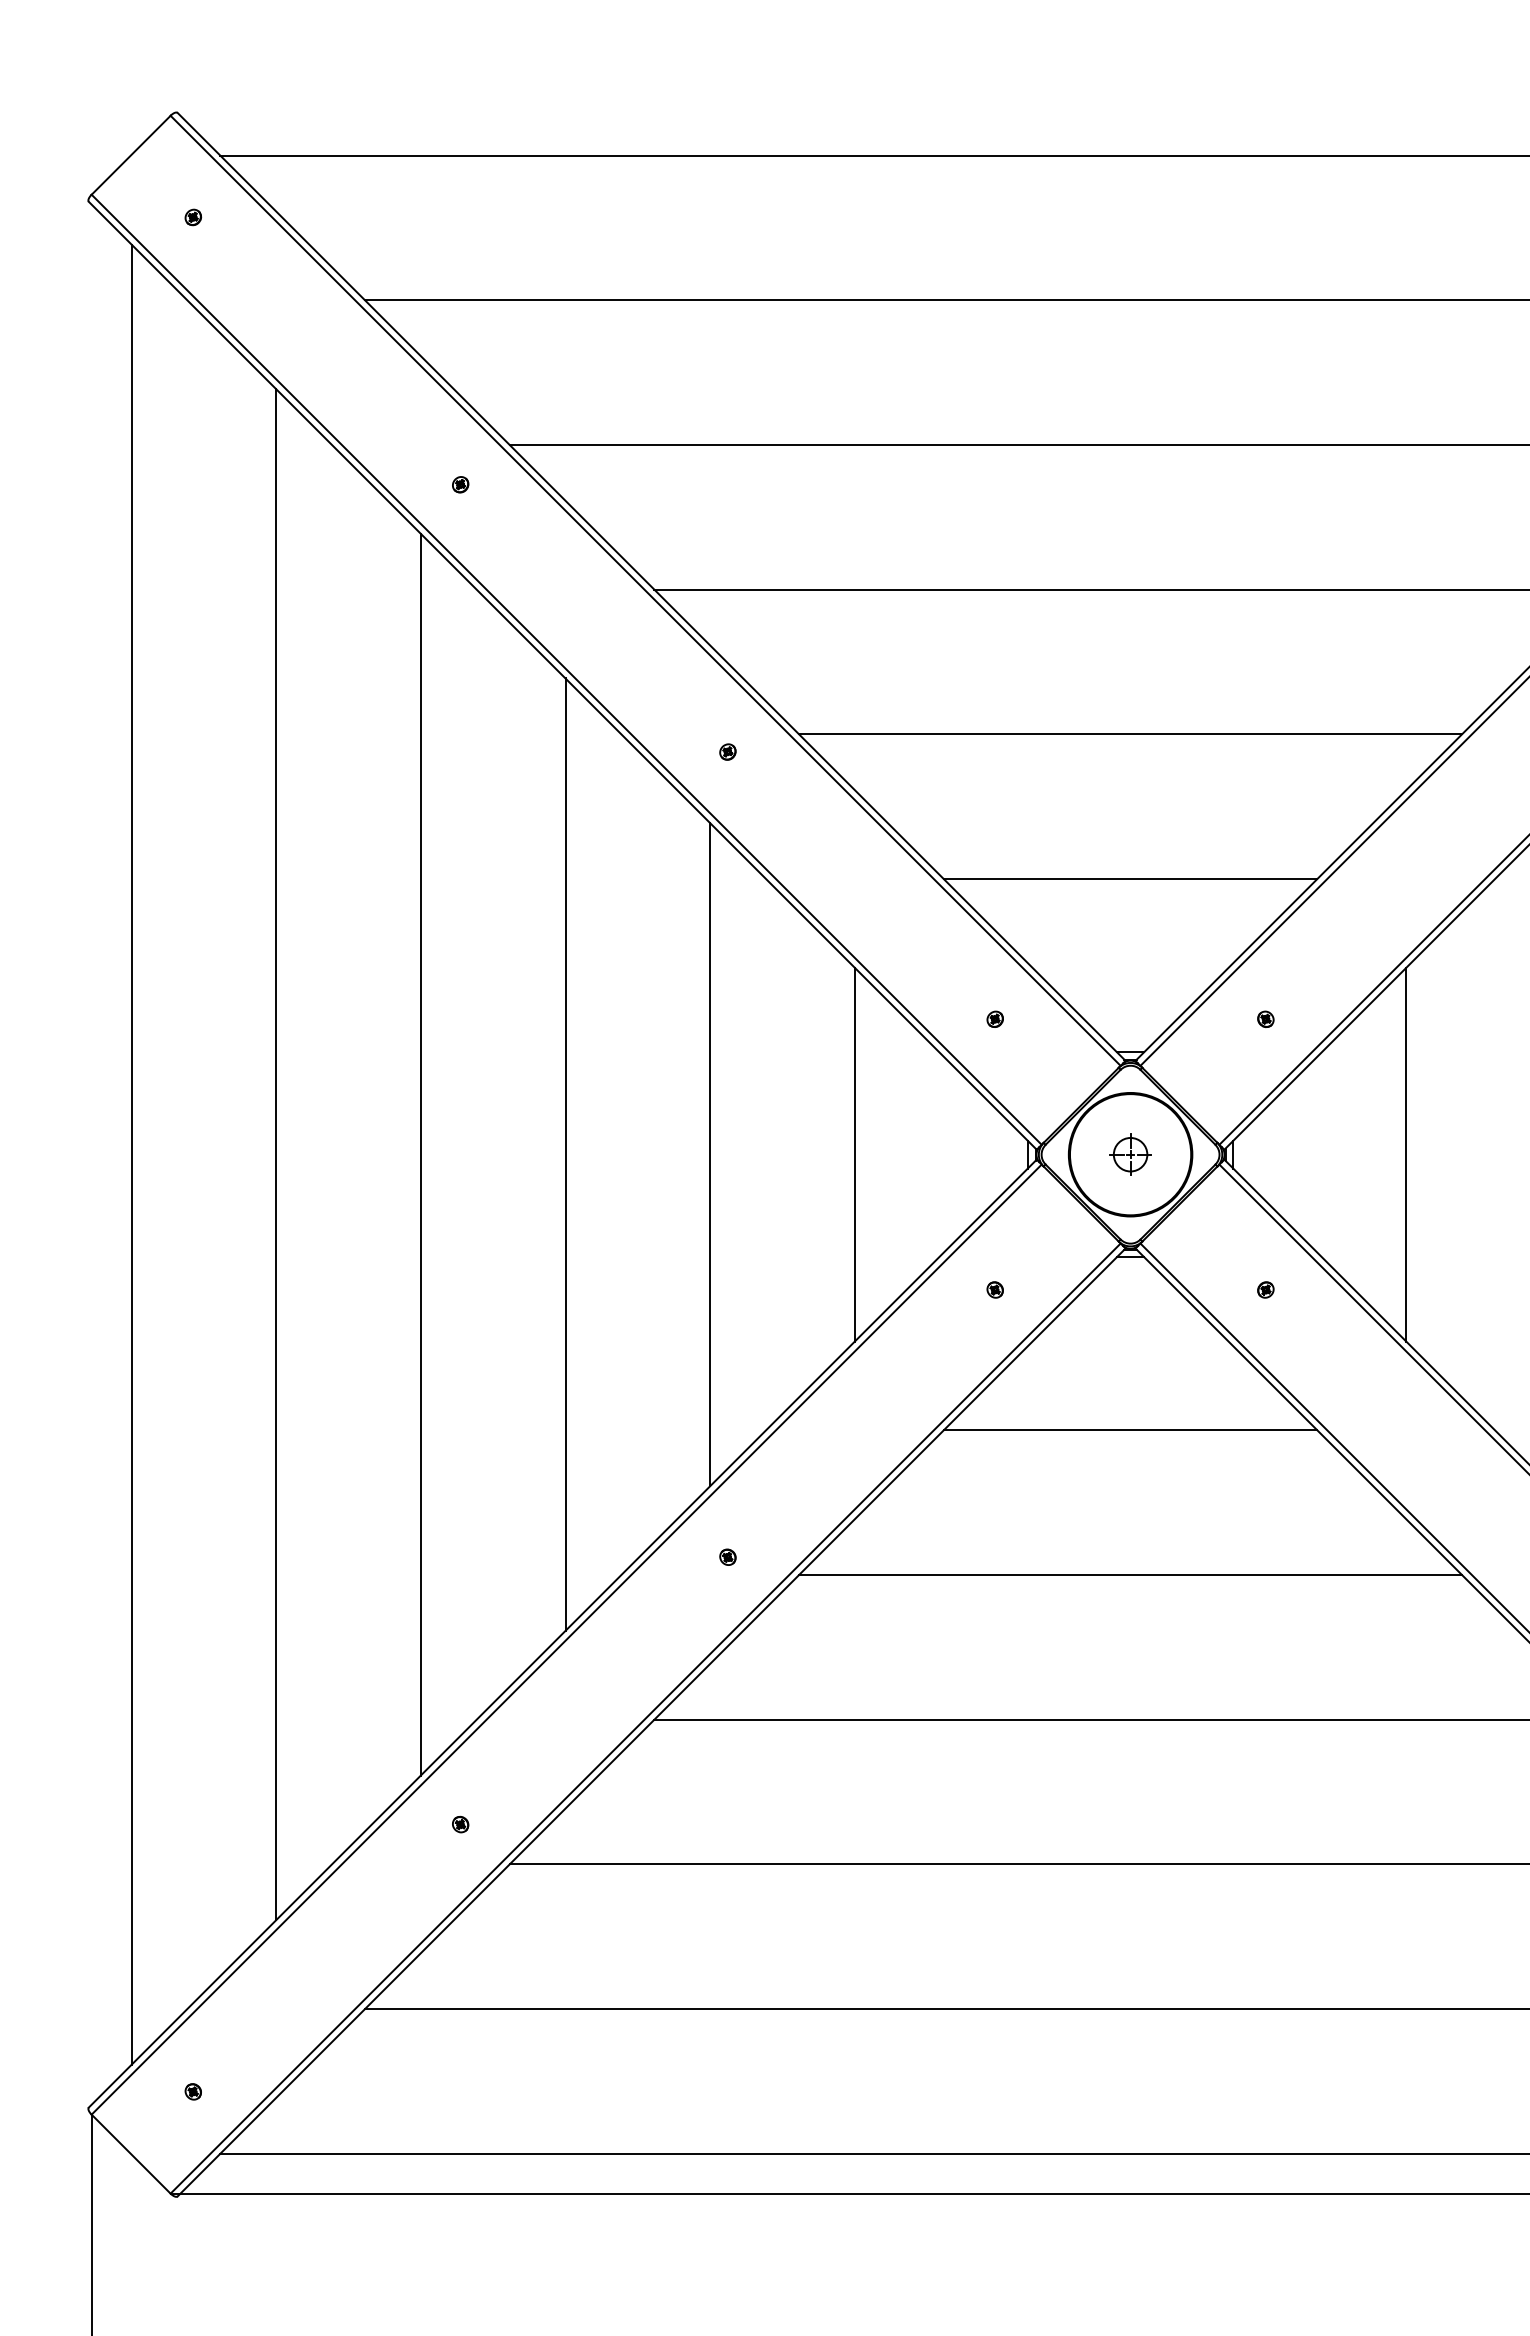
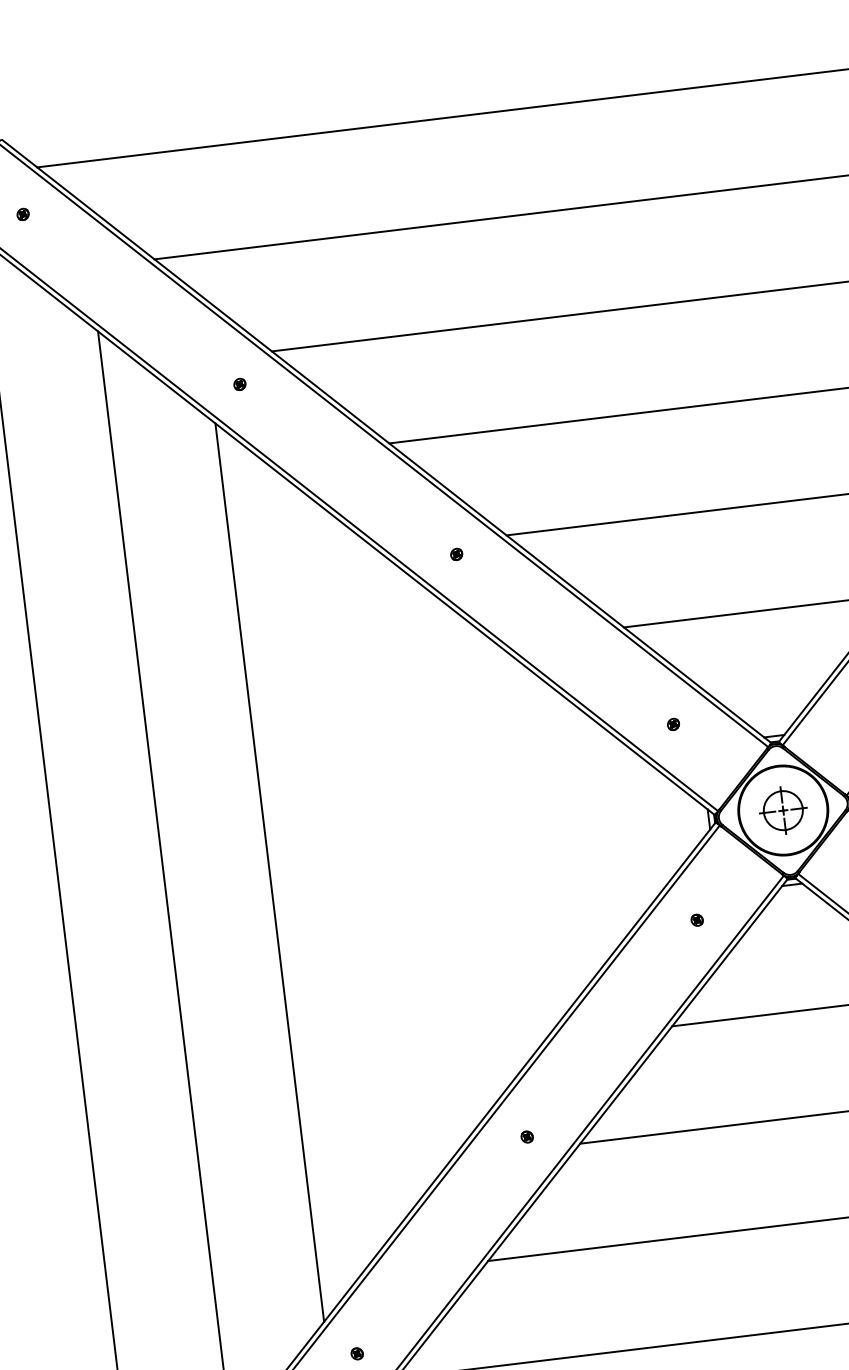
line: (565, 1154) -> (374, 859), removed
line: (710, 1154) -> (479, 847), removed
line: (854, 1154) -> (583, 834), removed
part: (1130, 1154) -> (783, 810), size x1.6

